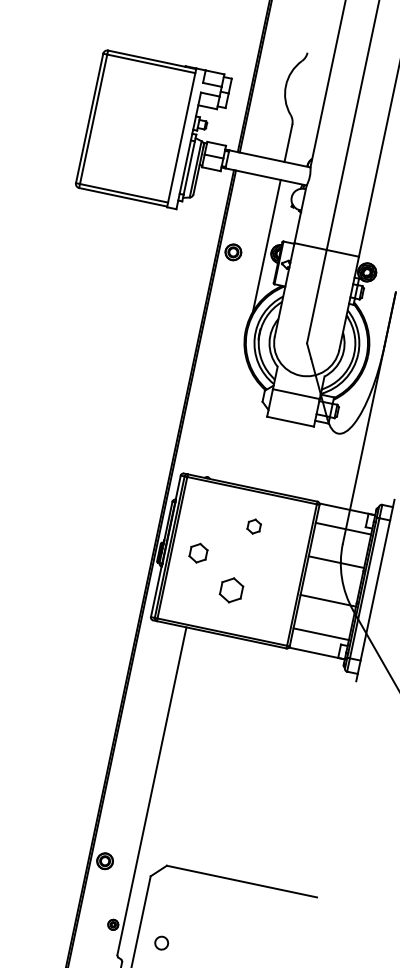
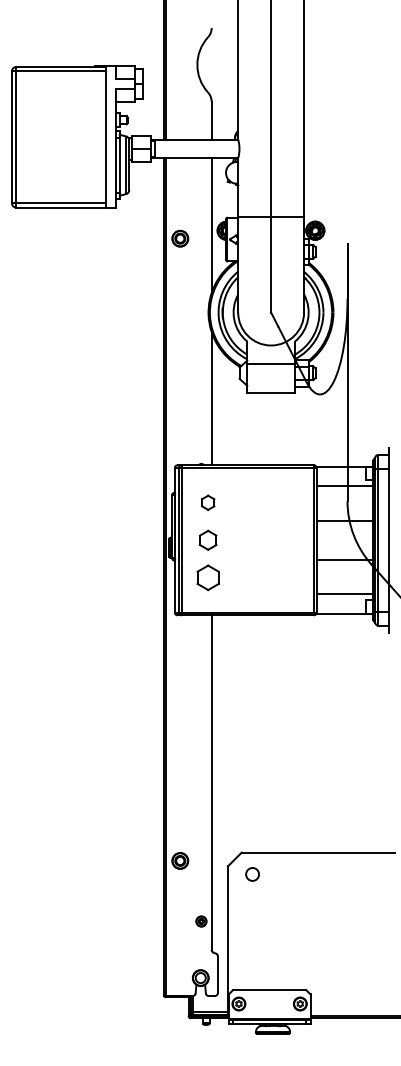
line: (230, 415) -> (211, 398), added
part: (254, 526) -> (208, 502), moved
part: (230, 589) -> (207, 577), moved
circle: (161, 943) -> (252, 874), moved

